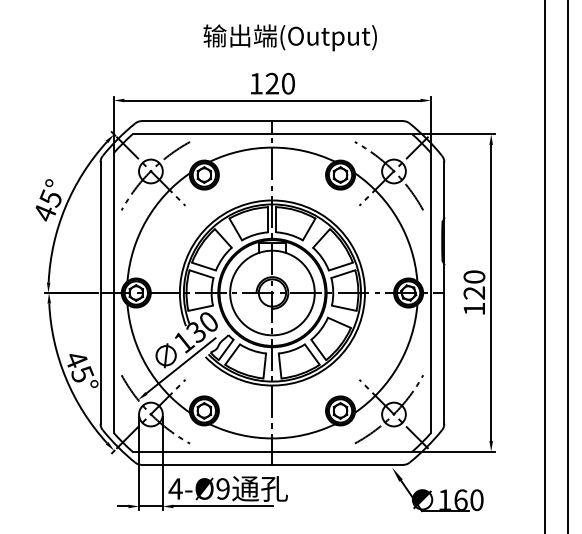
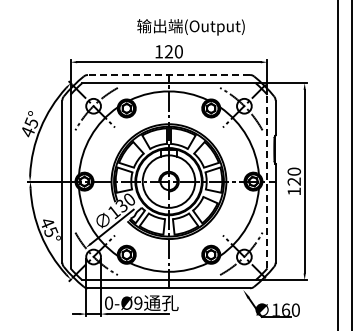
text: (289, 38) -> (190, 27), moved
line: (271, 121) -> (168, 75), solid -> dashed
line: (431, 292) -> (267, 181), solid -> dashed
text: (174, 487) -> (108, 302), 4-Ø9 -> 0-Ø9

